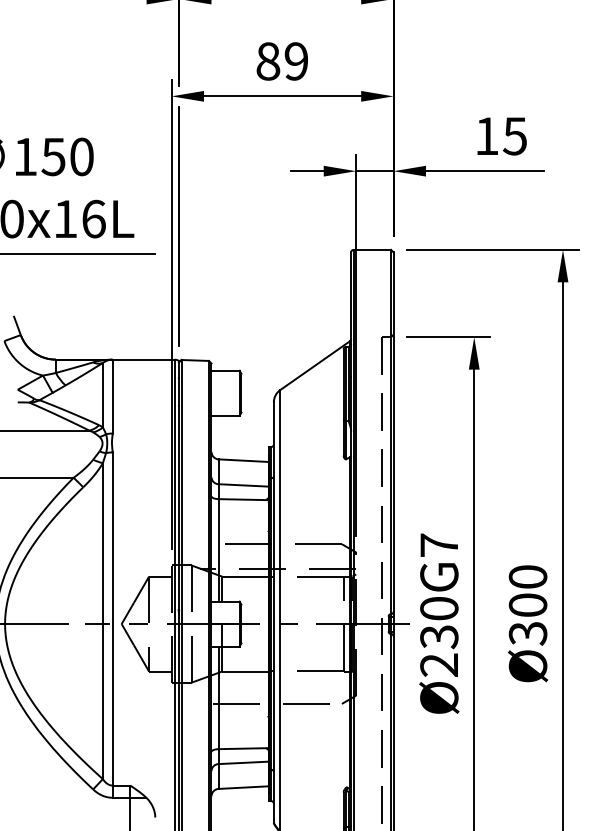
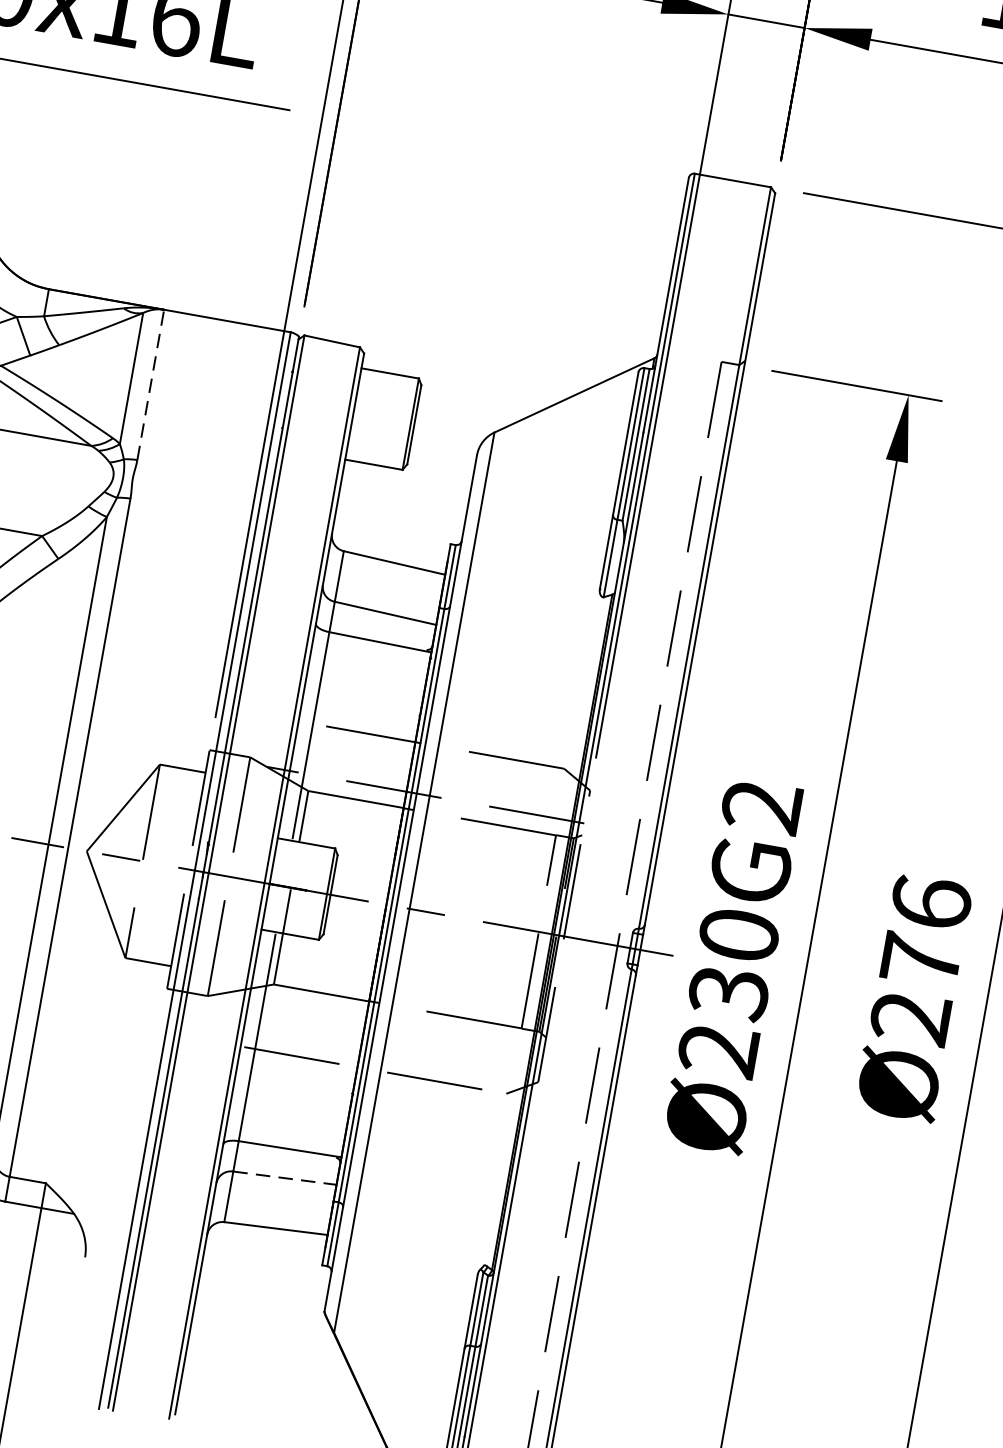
line: (112, 396) -> (150, 384), solid -> dashed
text: (438, 545) -> (760, 806), Ø230G7 -> Ø230G2
text: (527, 605) -> (919, 960), Ø300 -> Ø276
line: (244, 762) -> (286, 1177), solid -> dashed

